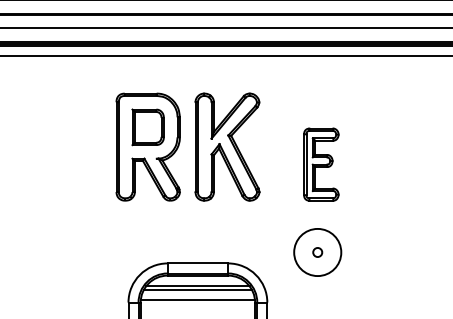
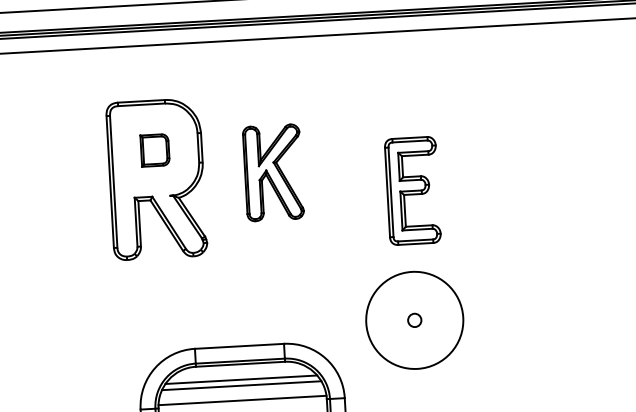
part: (147, 127) -> (154, 150), size x0.6
part: (227, 146) -> (273, 171), size x0.6
circle: (317, 252) -> (414, 320), size x1.4

